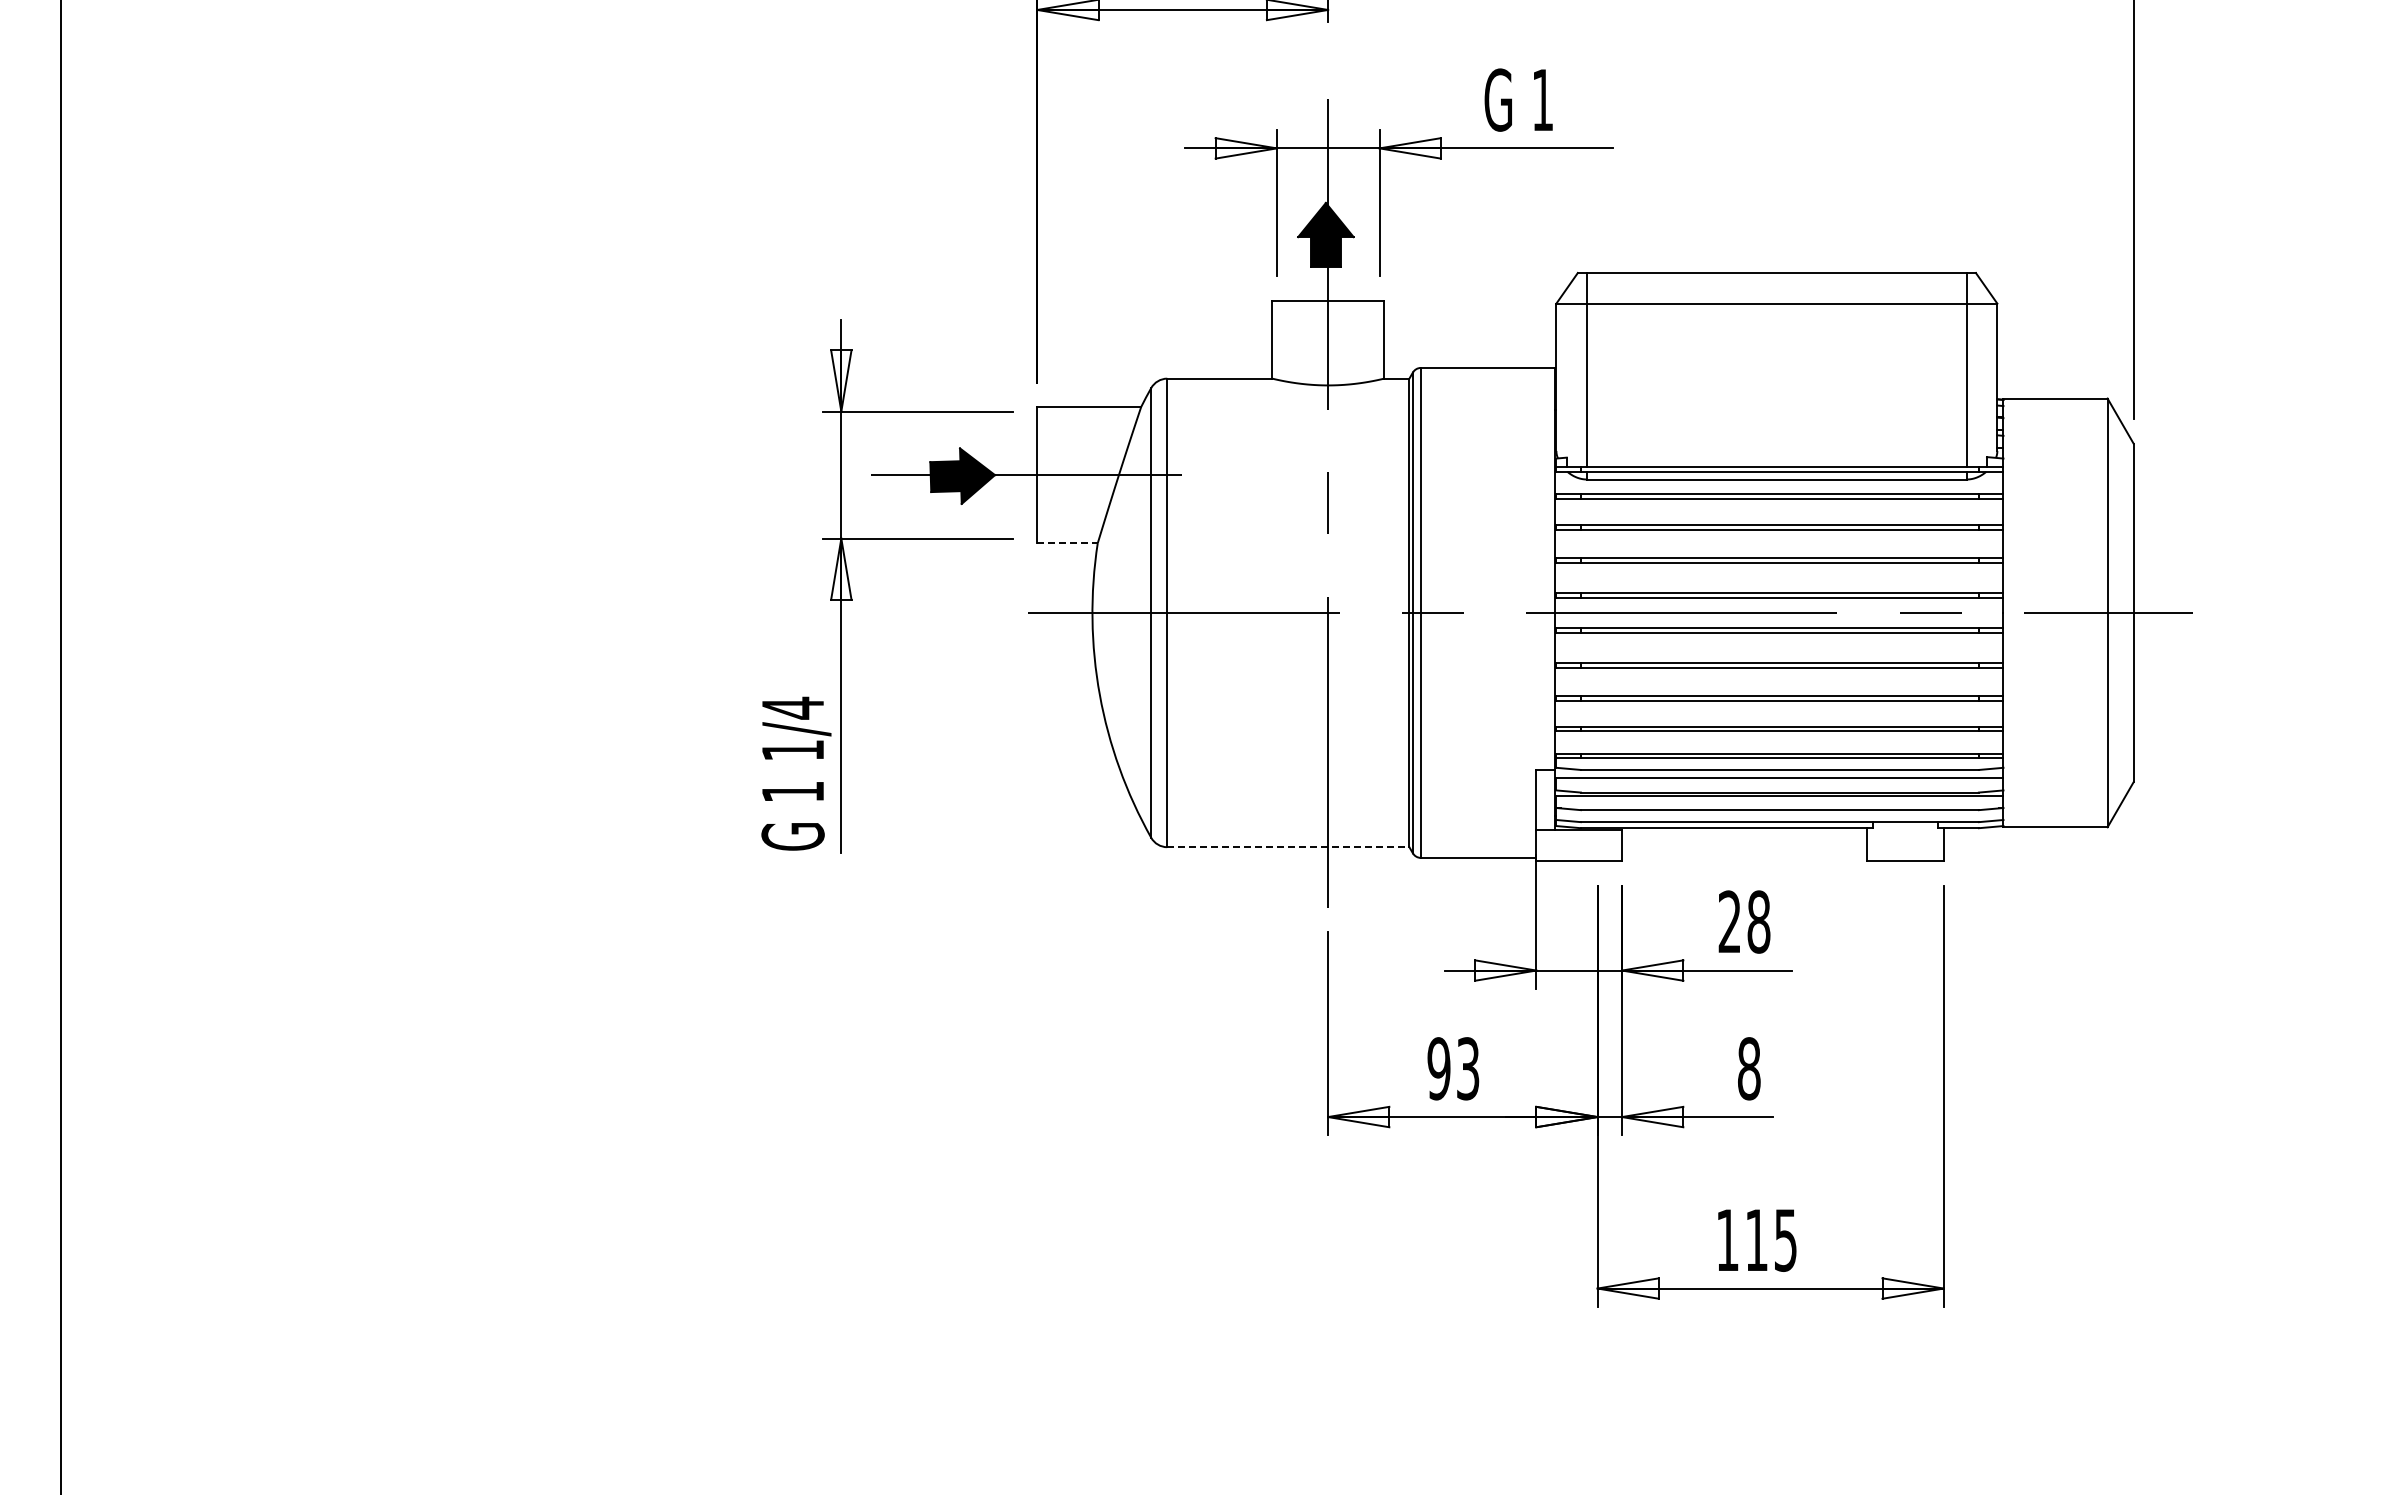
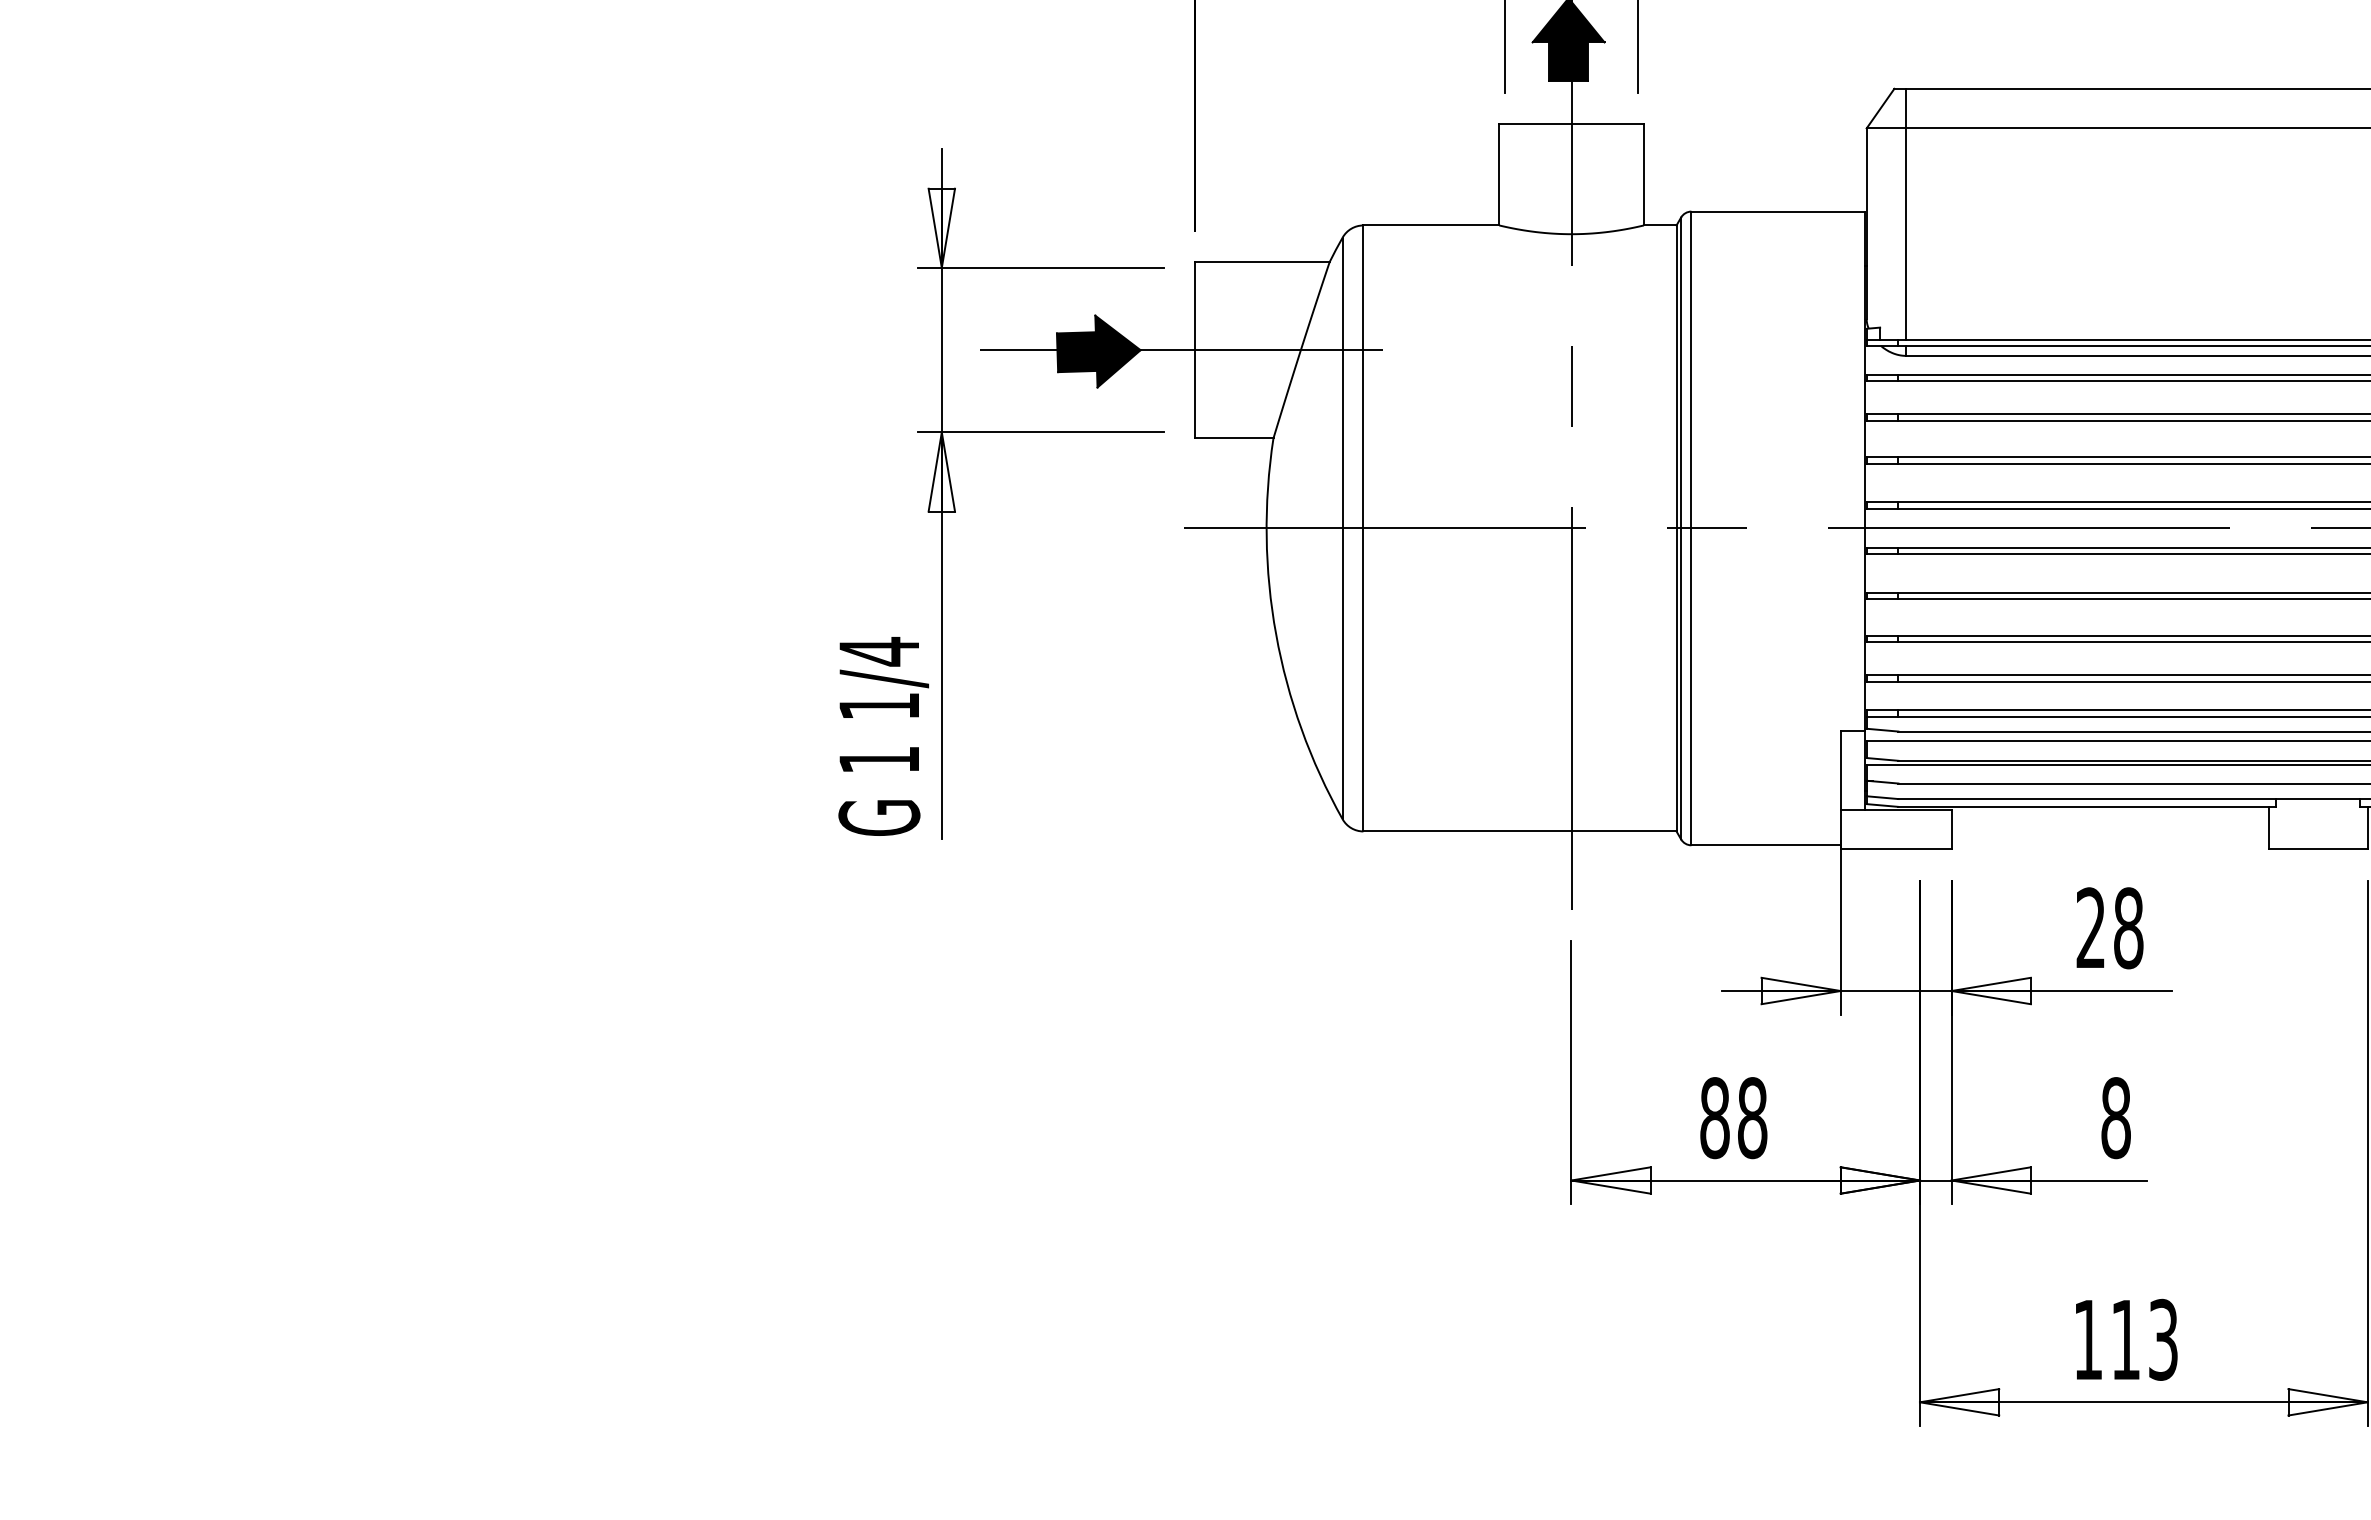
line: (1068, 543) -> (1235, 438), dashed -> solid
line: (1288, 847) -> (1520, 831), dashed -> solid
text: (1453, 1068) -> (1733, 1117), 93 -> 88
text: (1785, 1239) -> (2162, 1338), 115 -> 113

